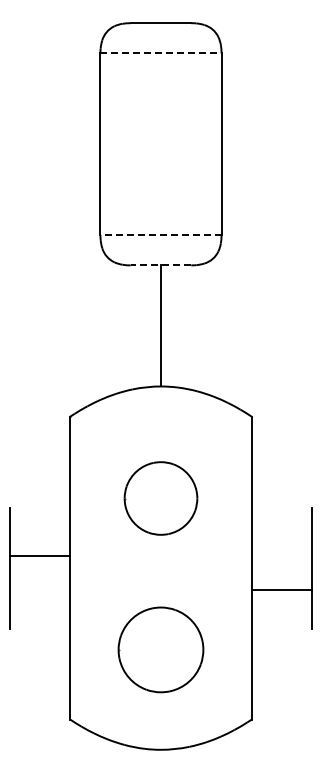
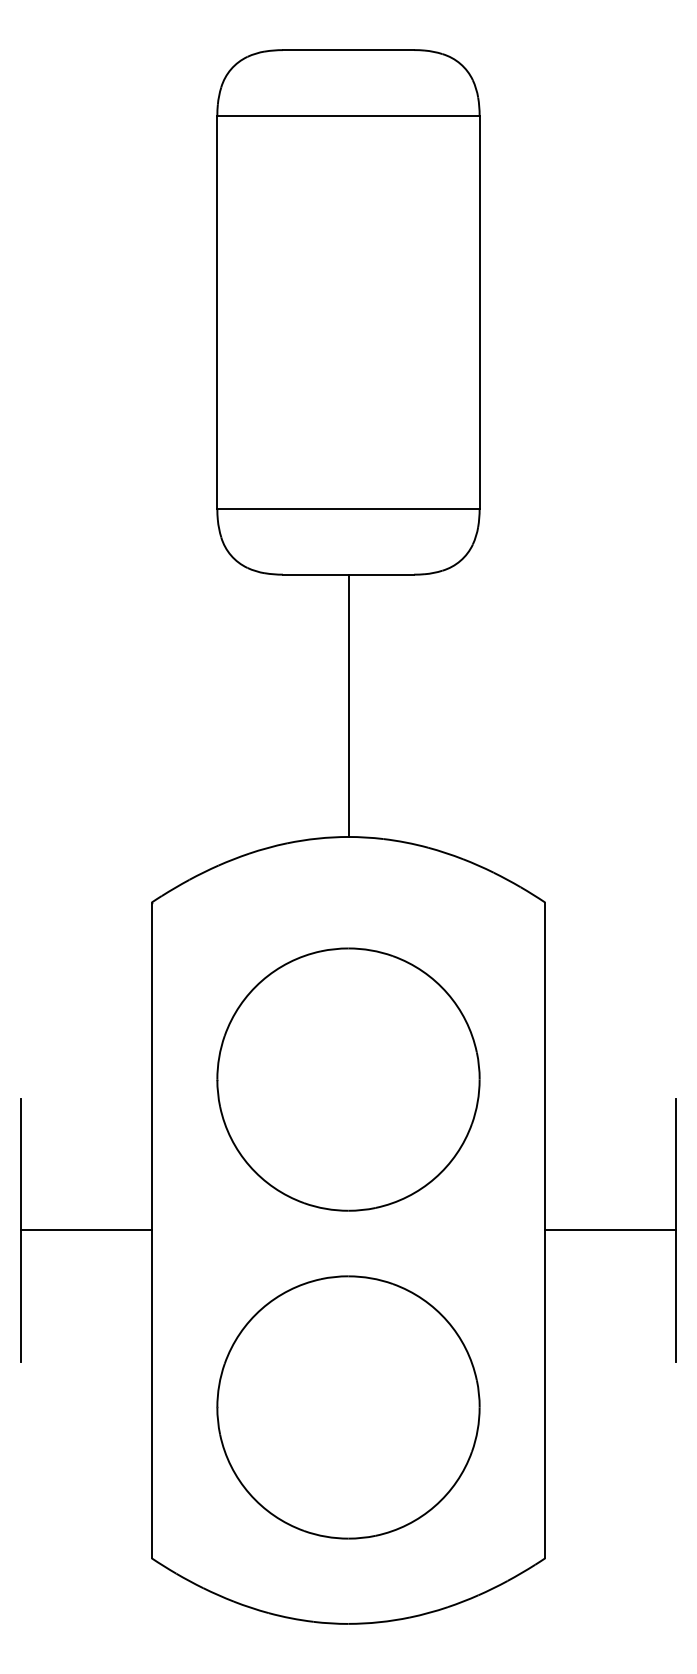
line: (161, 53) -> (349, 115), dashed -> solid
line: (161, 235) -> (349, 509), dashed -> solid
line: (160, 265) -> (347, 574), dashed -> solid
part: (160, 498) -> (347, 1079), size x1.67
line: (39, 556) -> (85, 1231), moved
line: (281, 590) -> (609, 1231), moved
part: (160, 649) -> (347, 1406), size x1.43

